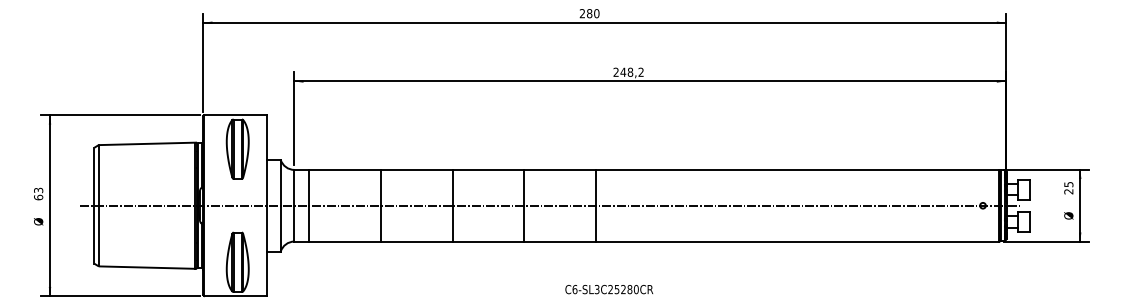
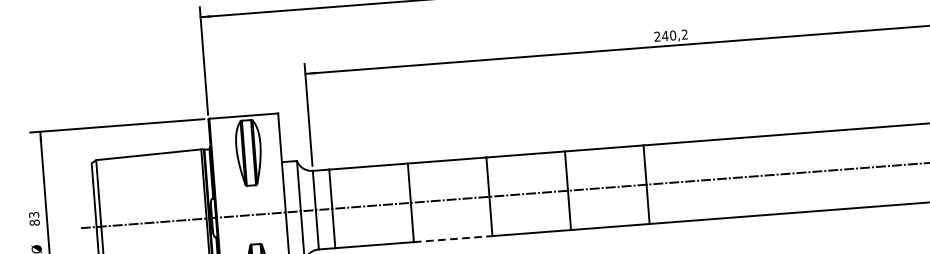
text: (630, 72) -> (673, 35), 248,2 -> 240,2
text: (38, 197) -> (34, 222), 63 -> 83
line: (416, 241) -> (452, 239), solid -> dashed

